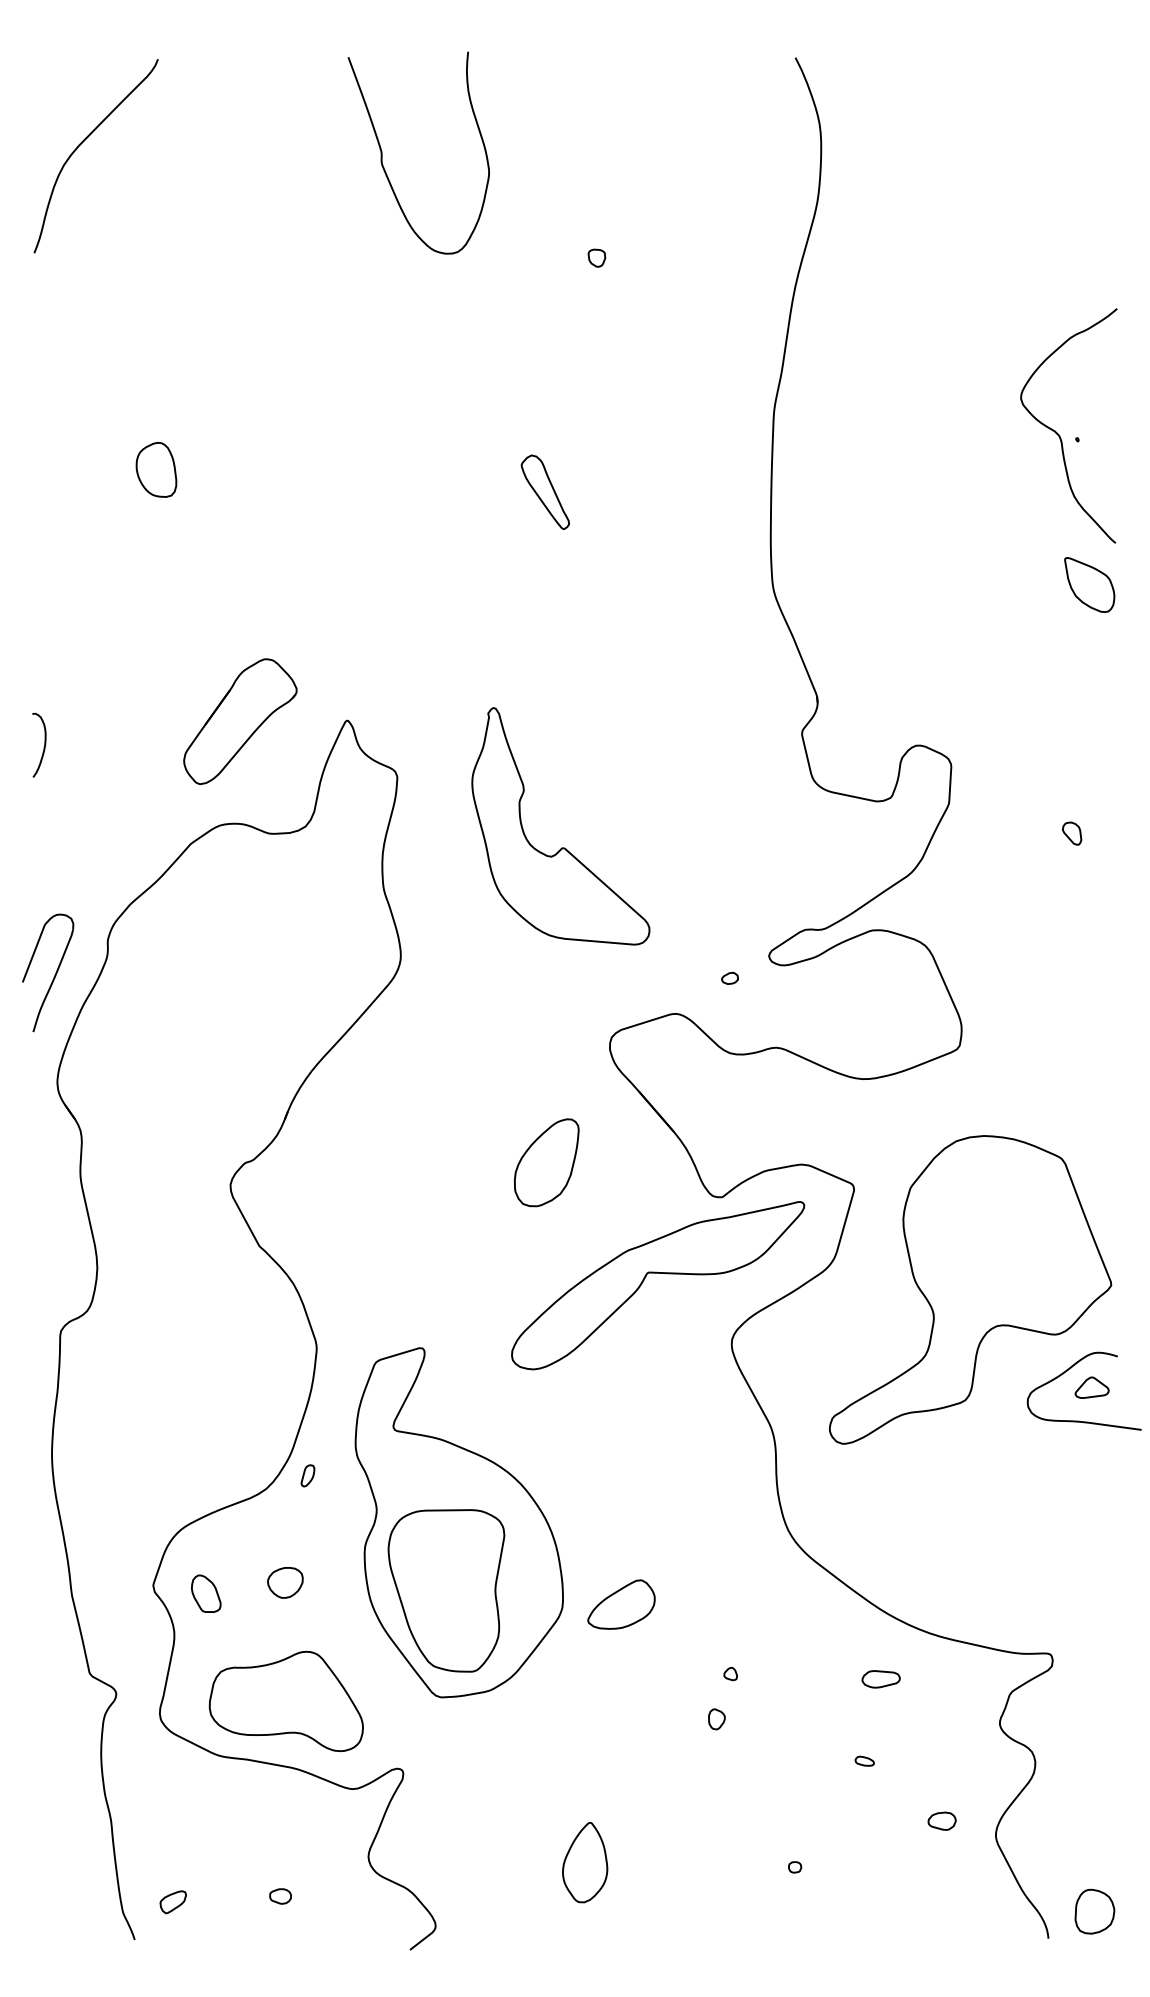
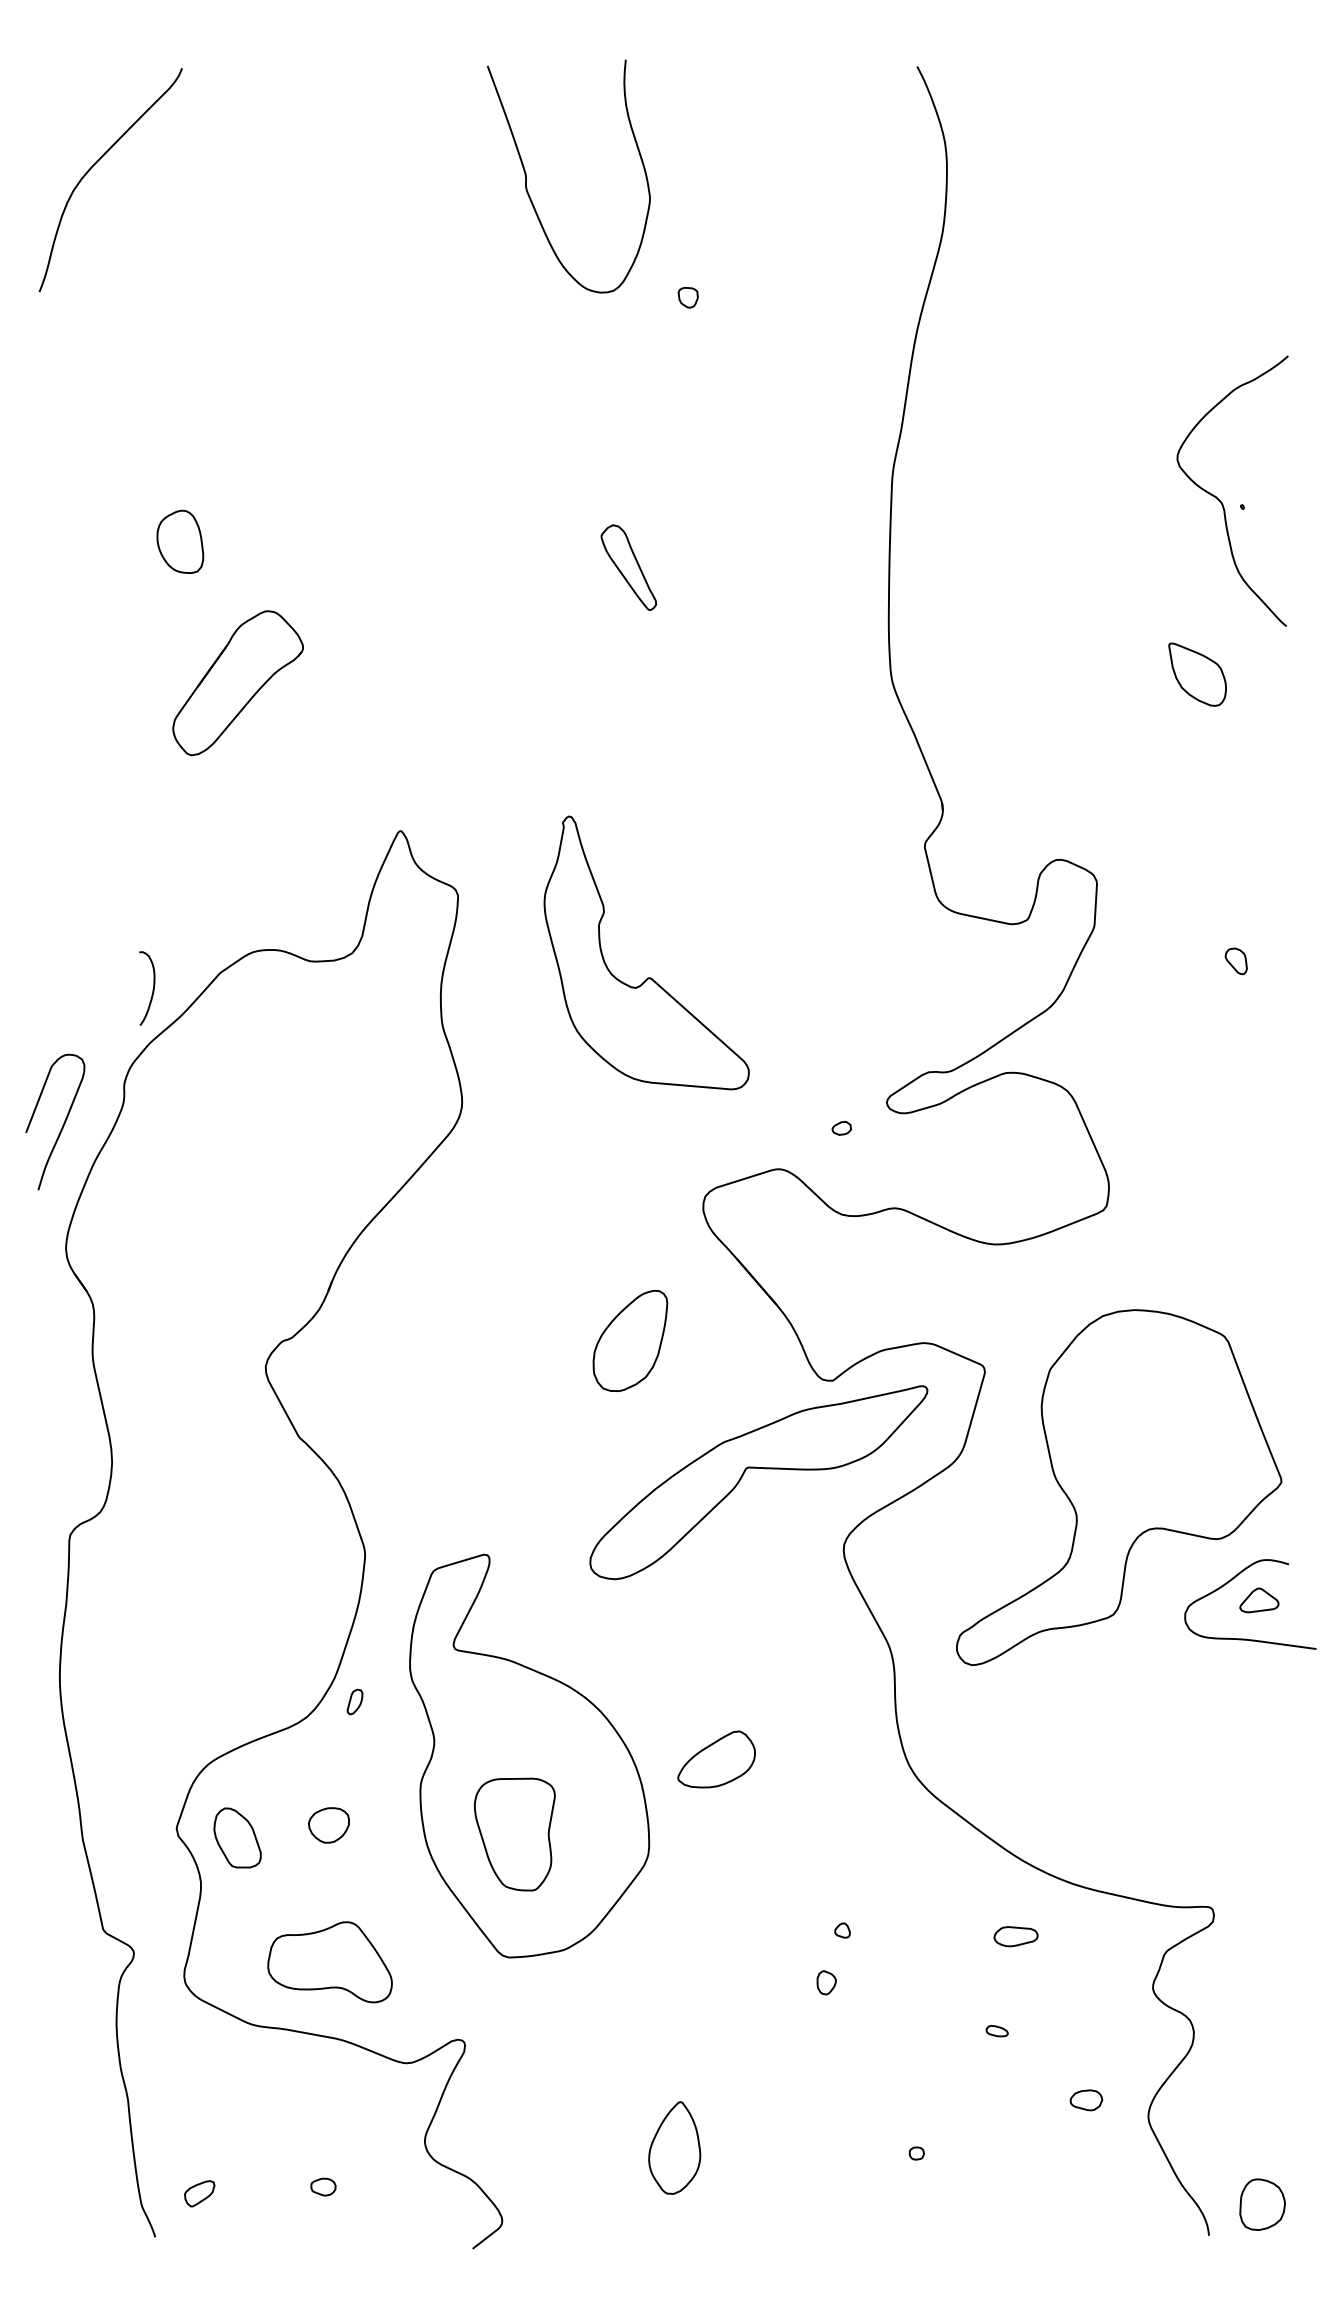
curve: (382, 153) -> (526, 176), moved
part: (1089, 584) -> (1197, 674), moved
part: (239, 721) -> (237, 683), moved
curve: (43, 746) -> (152, 989), moved
part: (446, 1590) -> (514, 1834), size x0.6
part: (206, 1593) -> (237, 1837), size x1.4
part: (621, 1604) -> (716, 1759), moved
part: (285, 1701) -> (329, 1962), size x0.7

